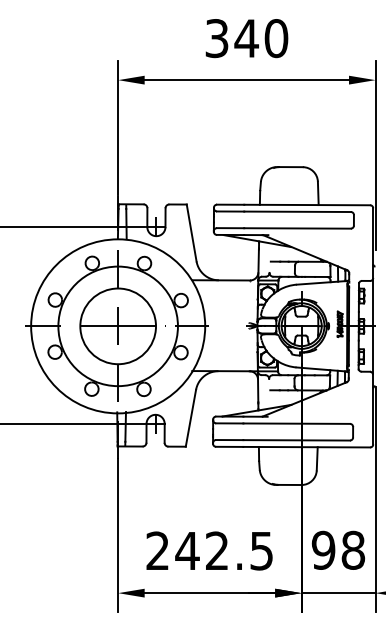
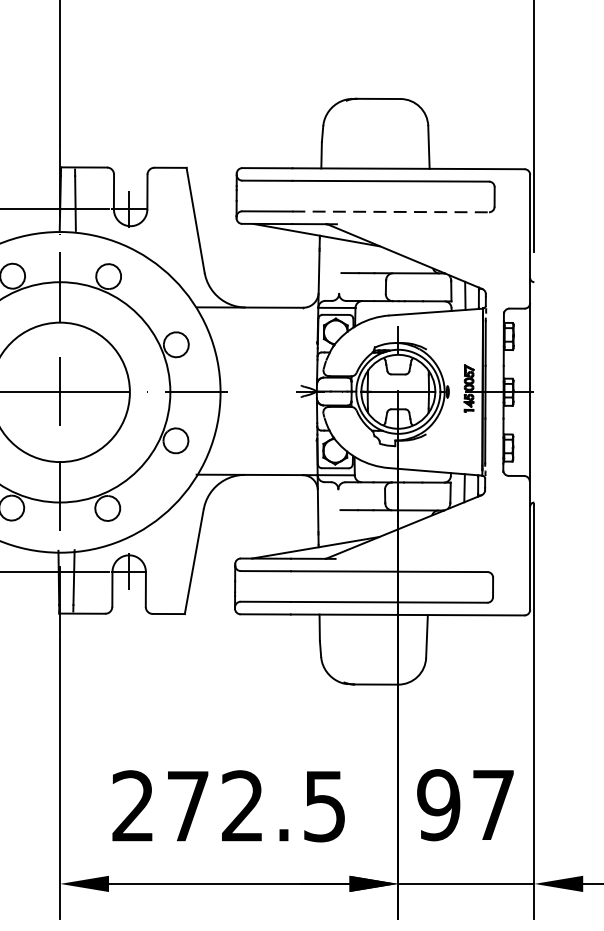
line: (298, 228) -> (392, 212), solid -> dashed
text: (353, 549) -> (493, 803), 98 -> 97
text: (187, 550) -> (187, 805), 242.5 -> 272.5

